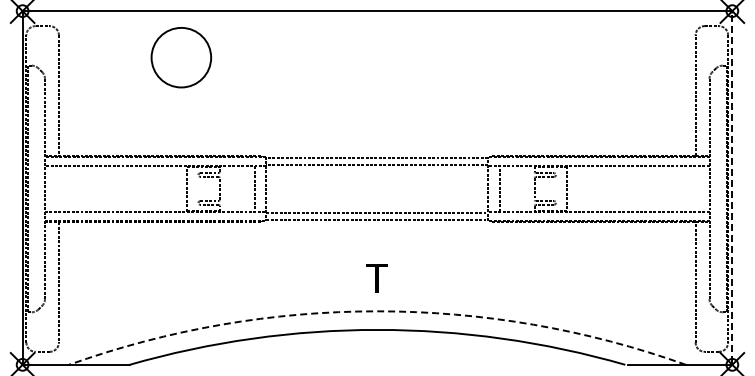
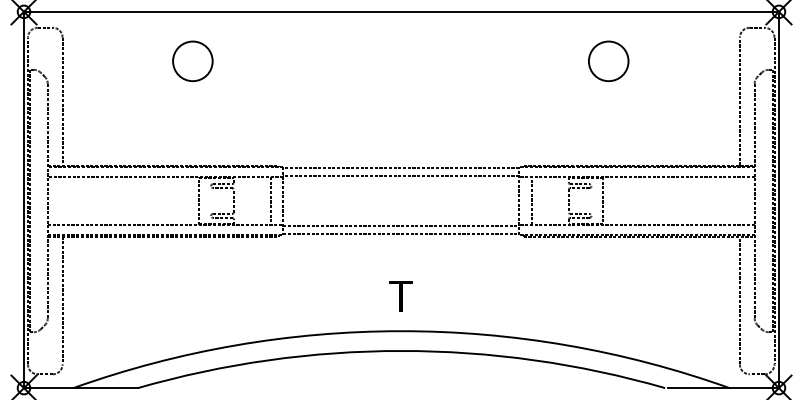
circle: (181, 57) -> (192, 61), size x0.62
circle: (571, 57) -> (607, 61), added
line: (732, 187) -> (779, 199), dashed -> solid
arc: (377, 311) -> (401, 331), dashed -> solid

